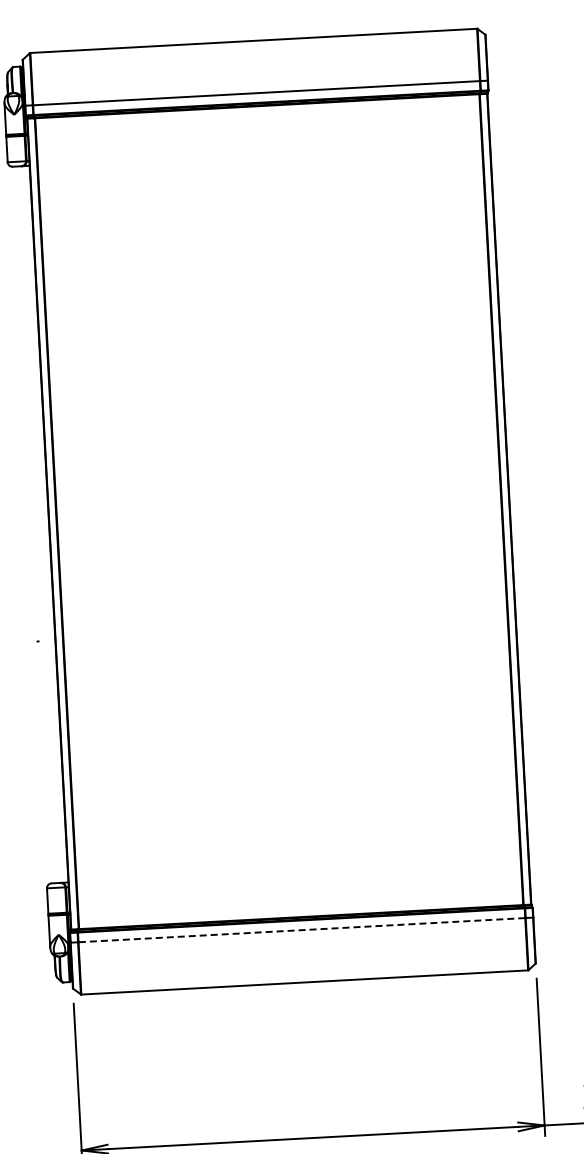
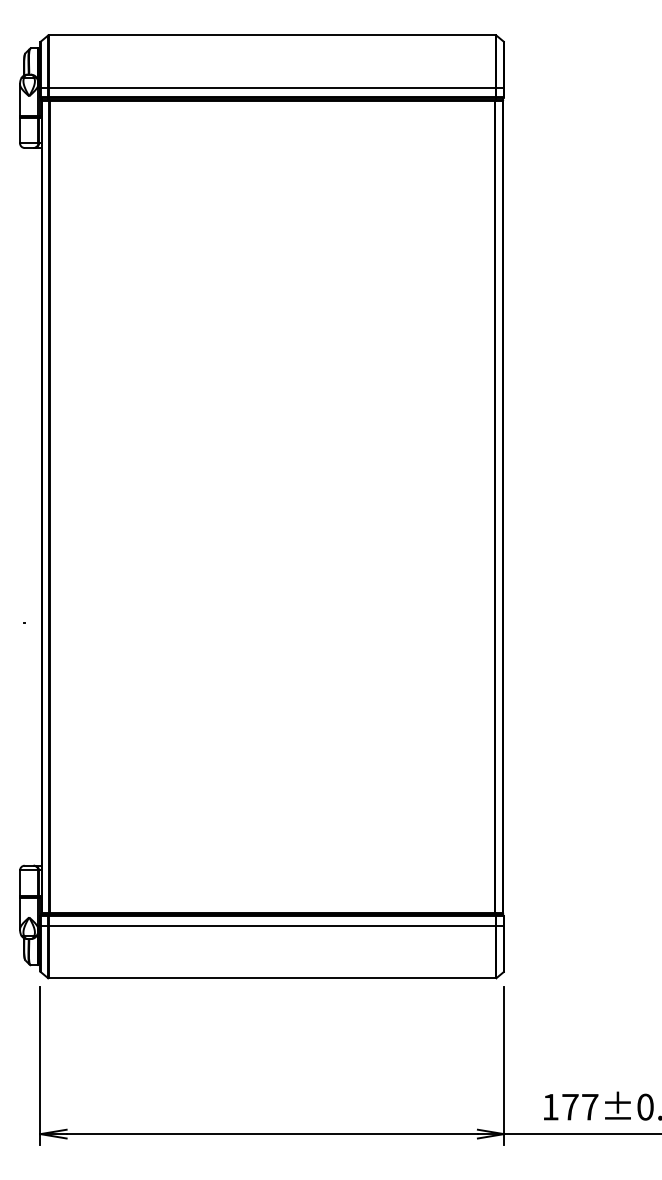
line: (302, 929) -> (272, 925), dashed -> solid

